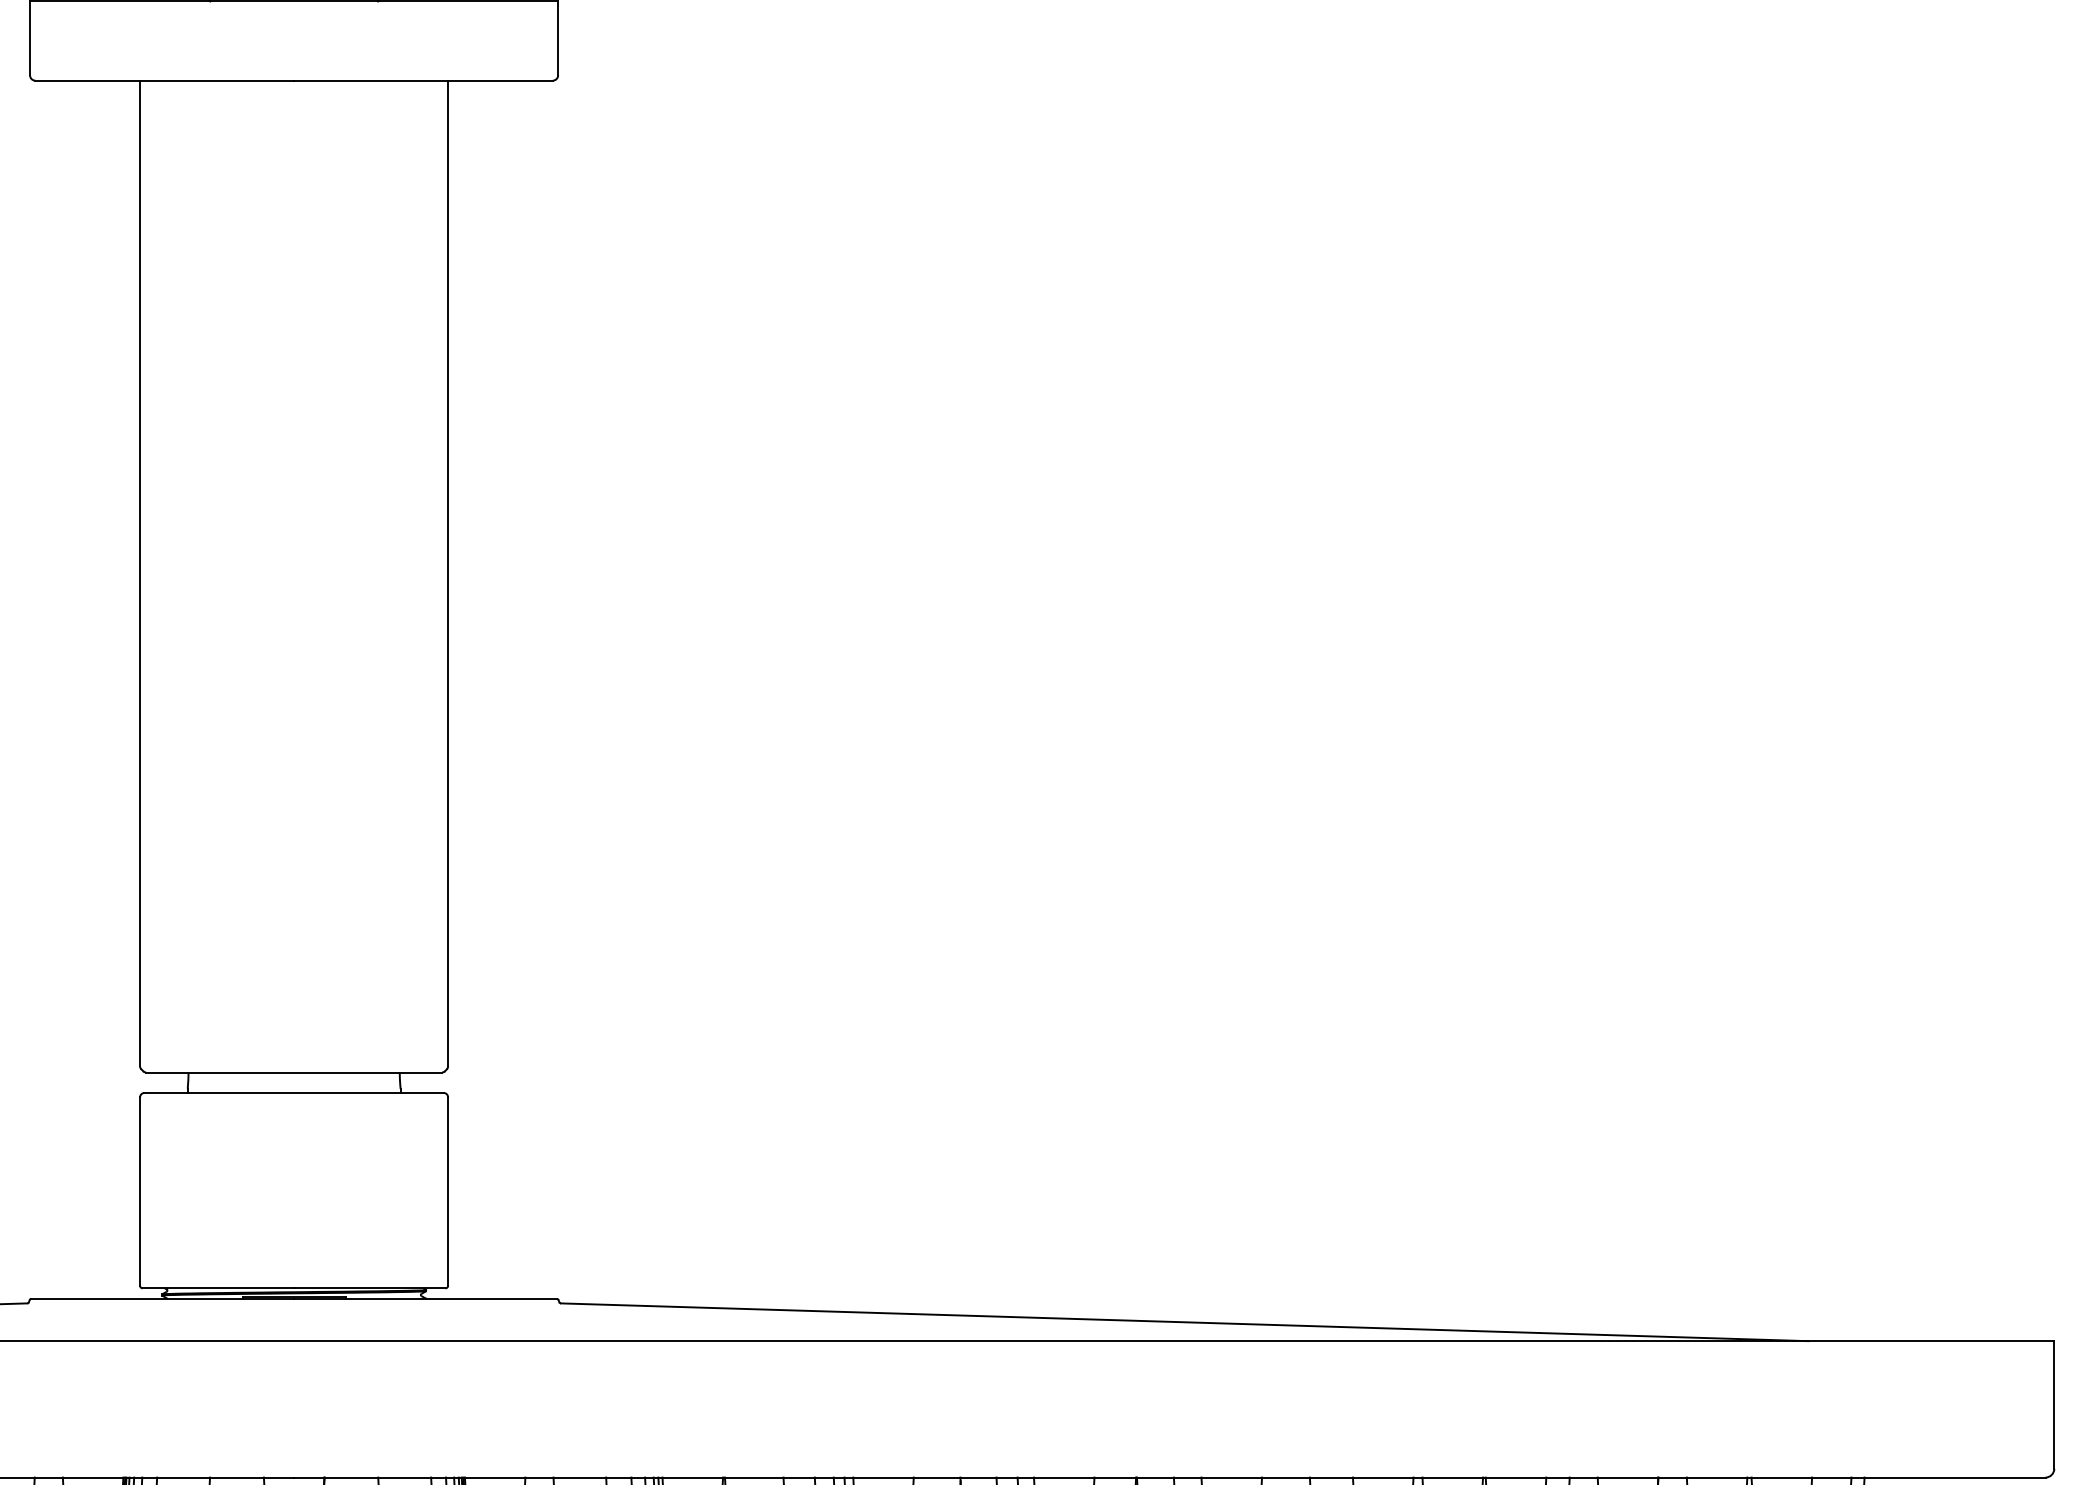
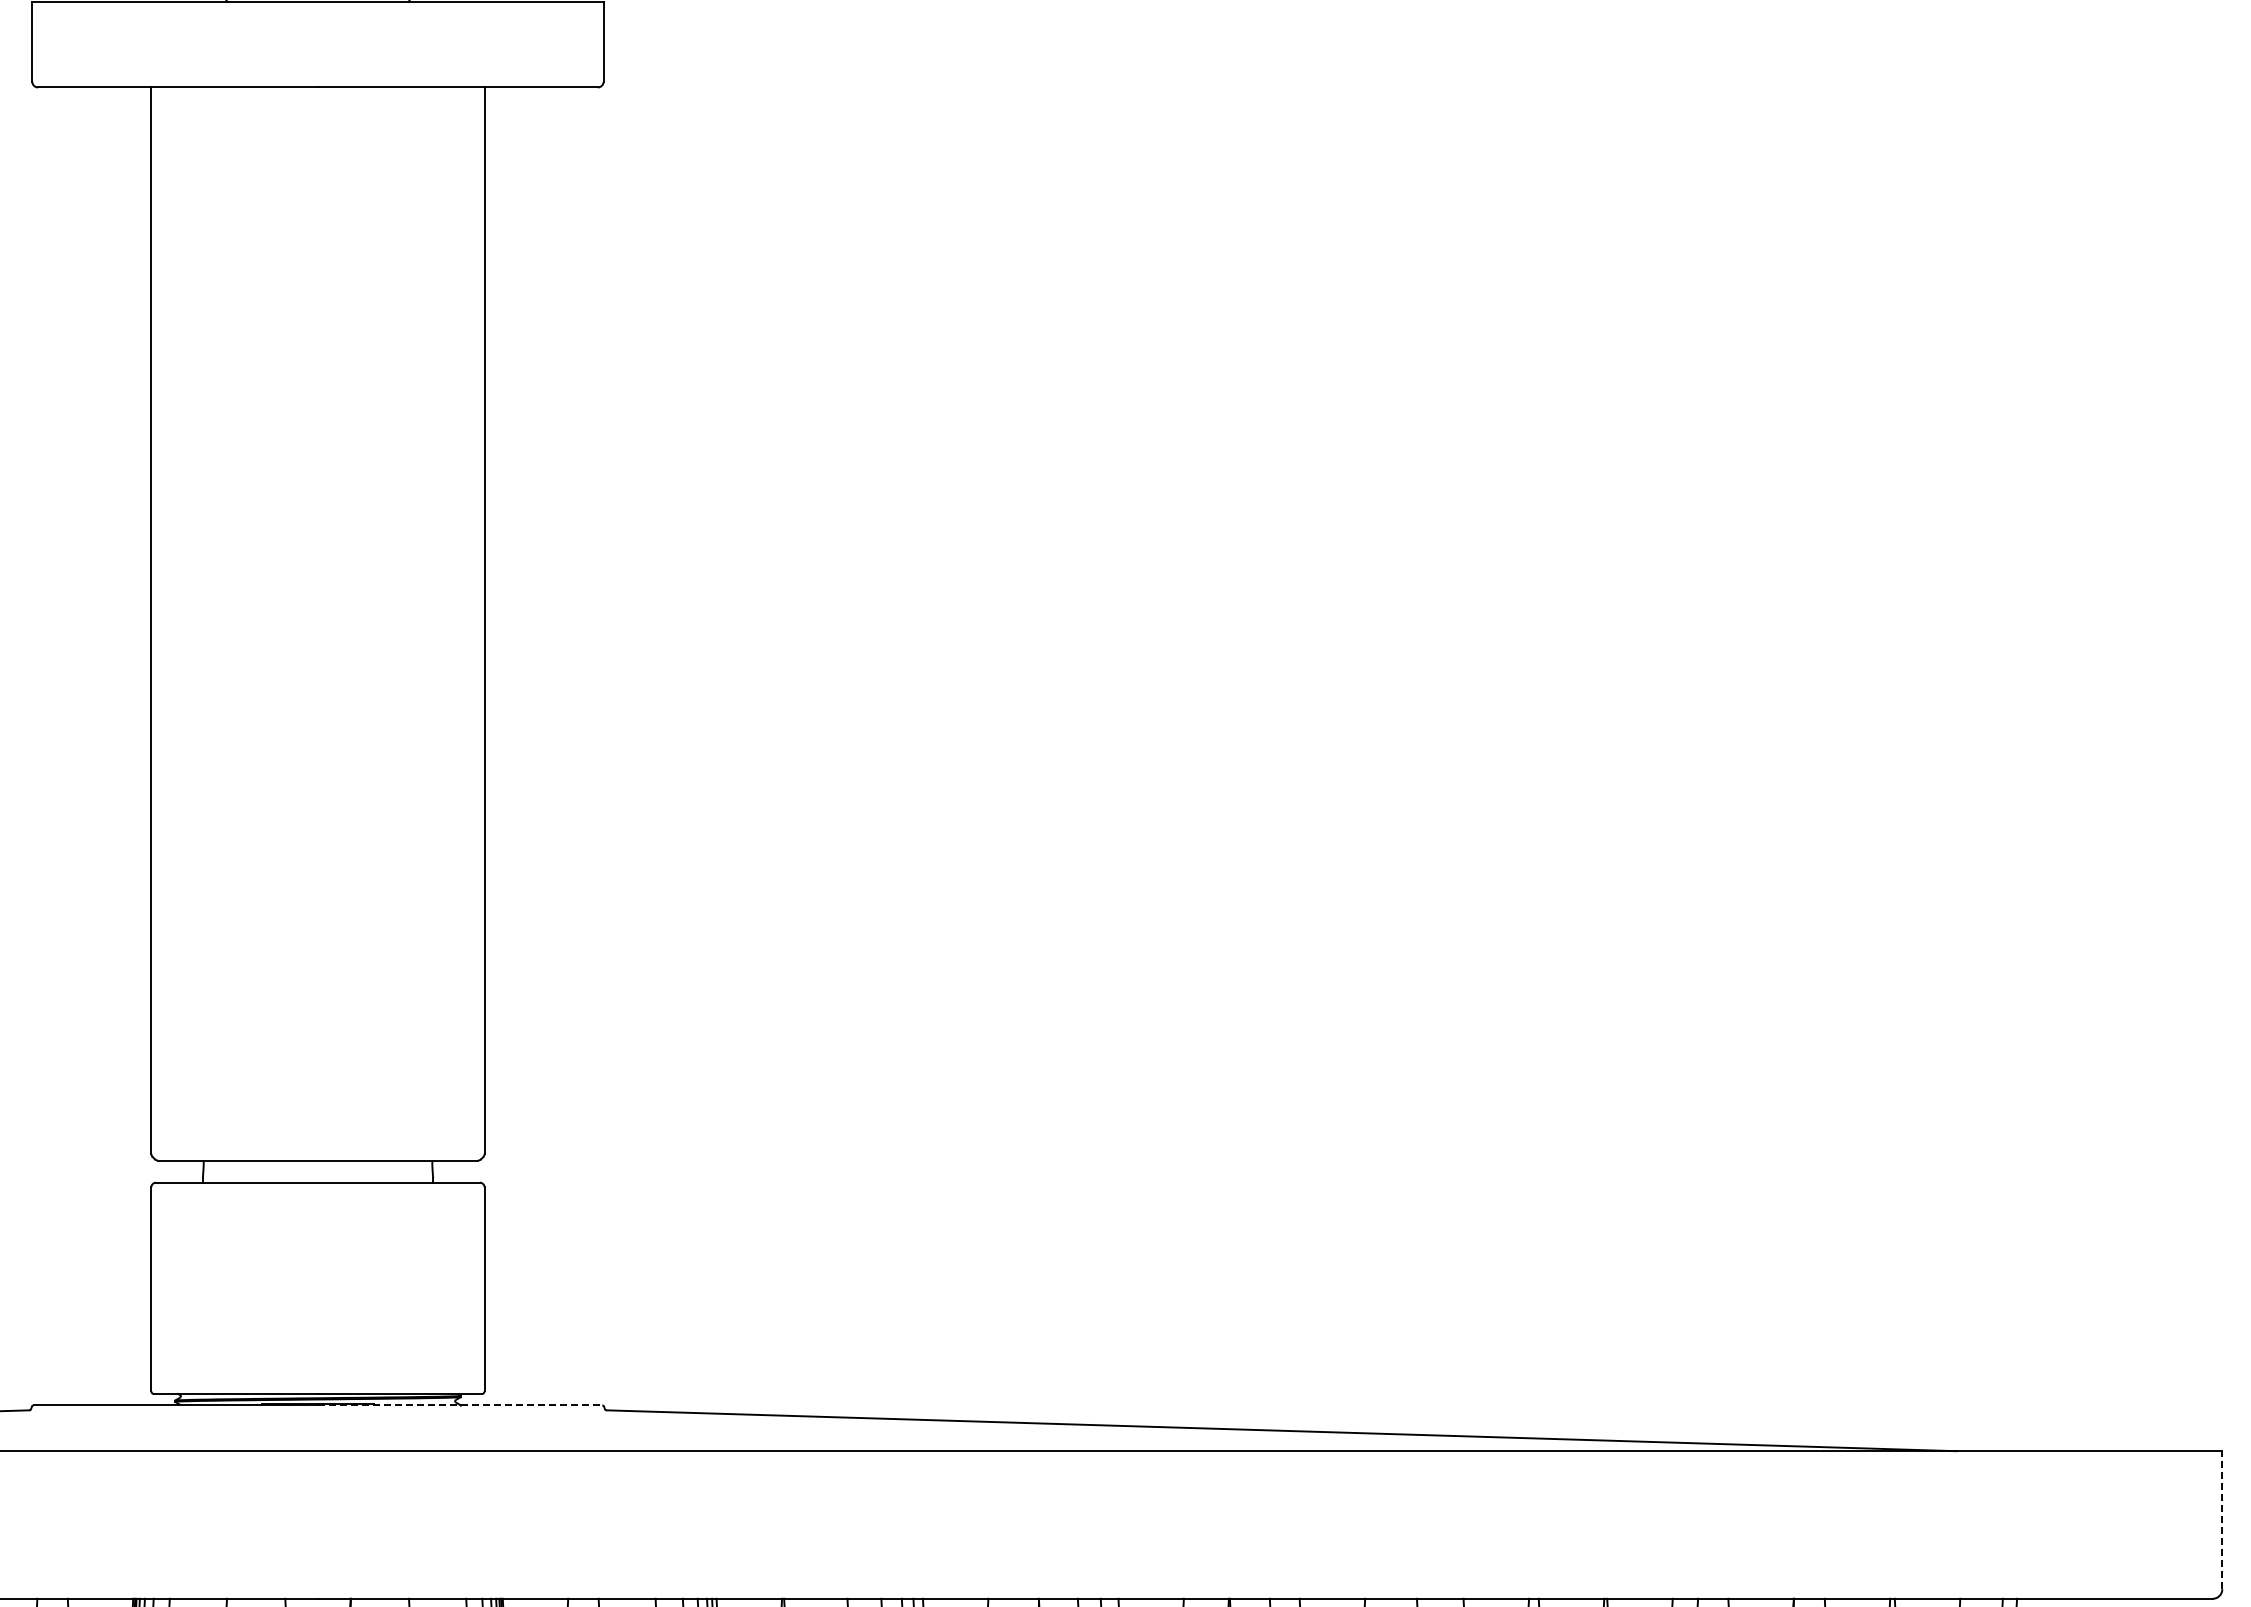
line: (425, 1298) -> (460, 1405), solid -> dashed
line: (2054, 1404) -> (2222, 1519), solid -> dashed

